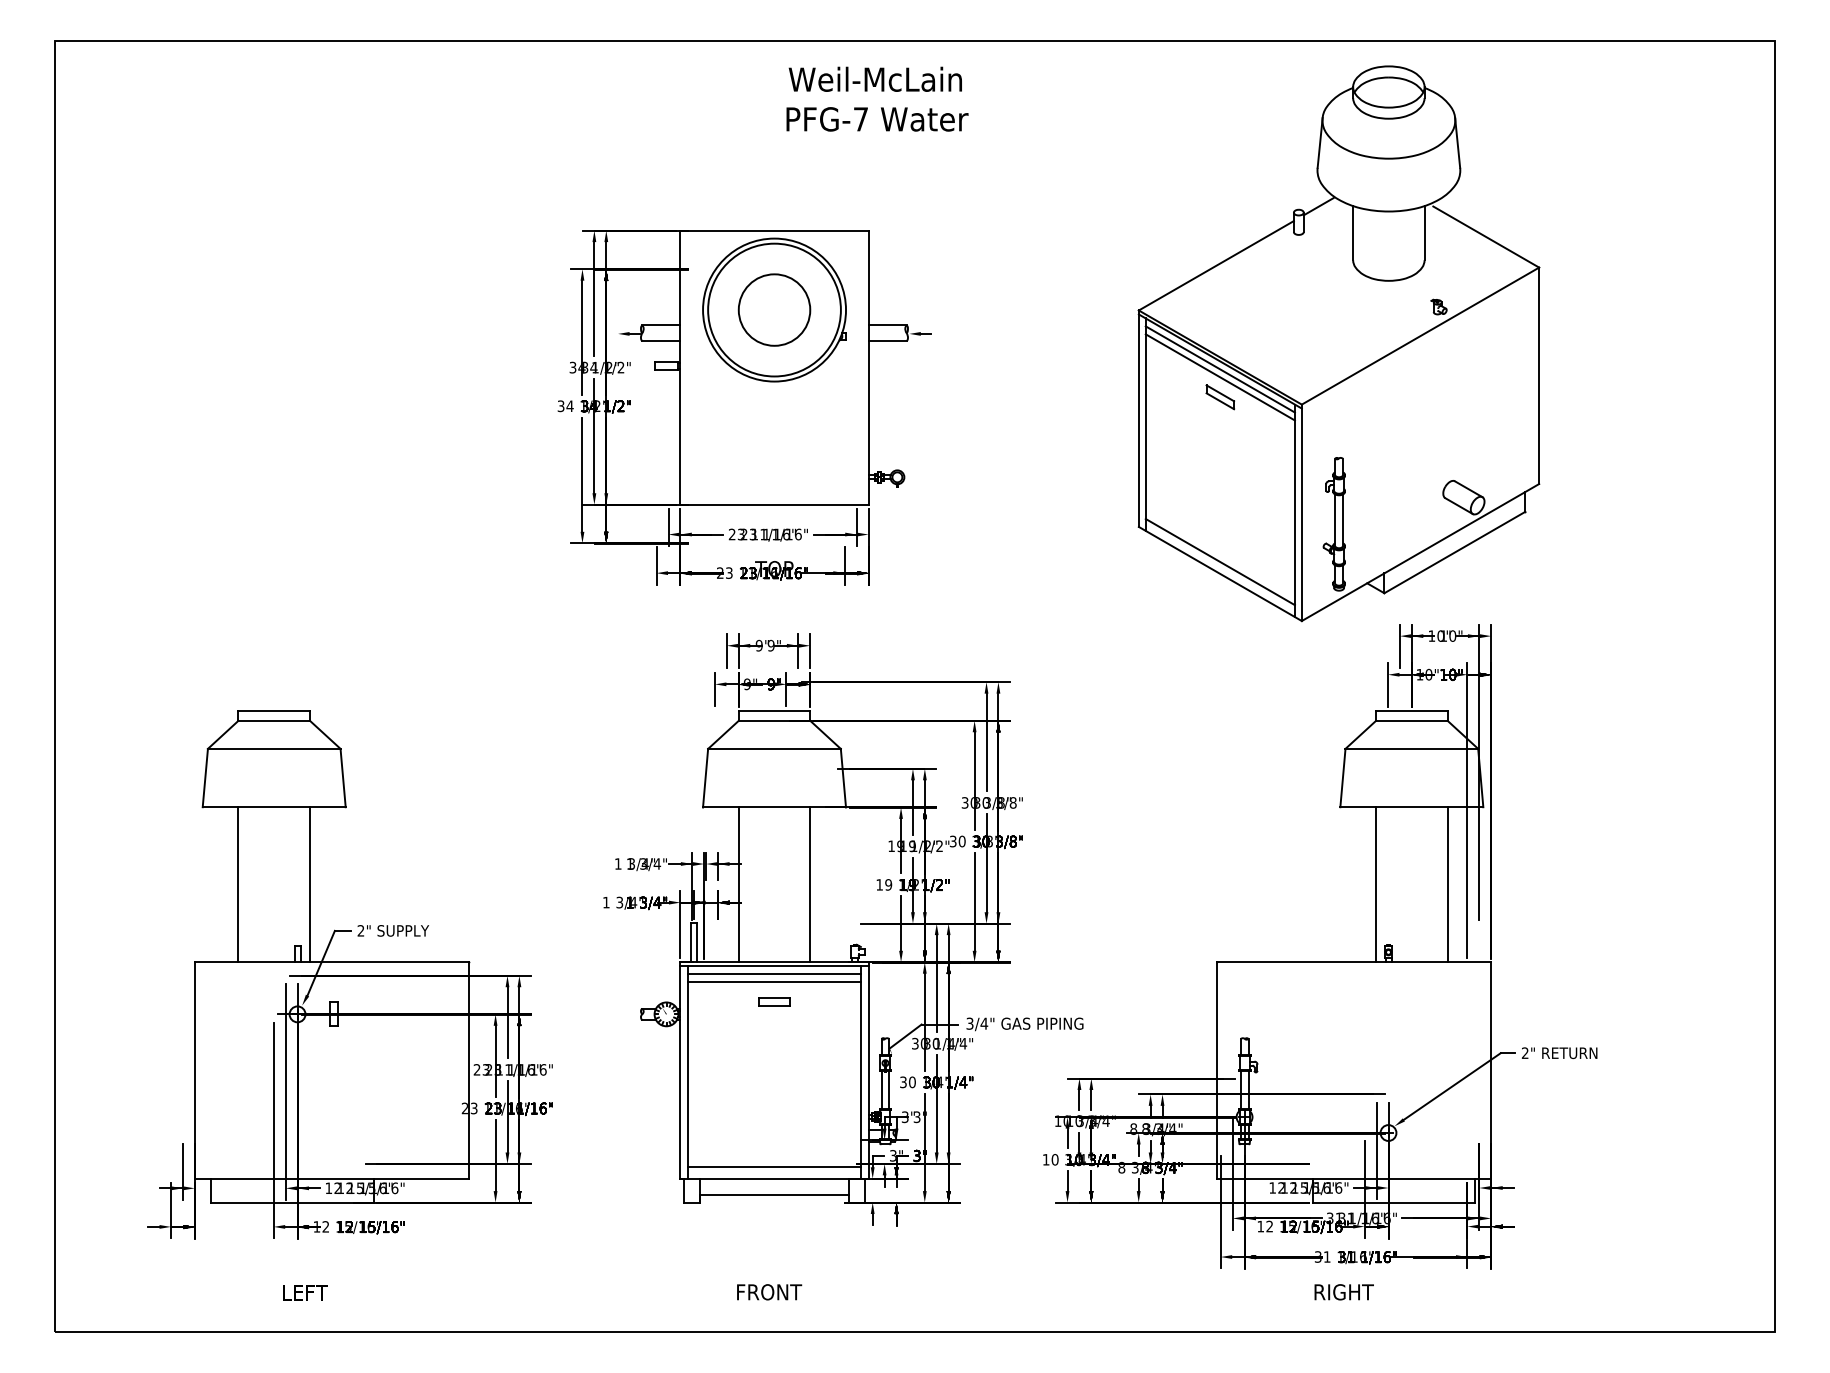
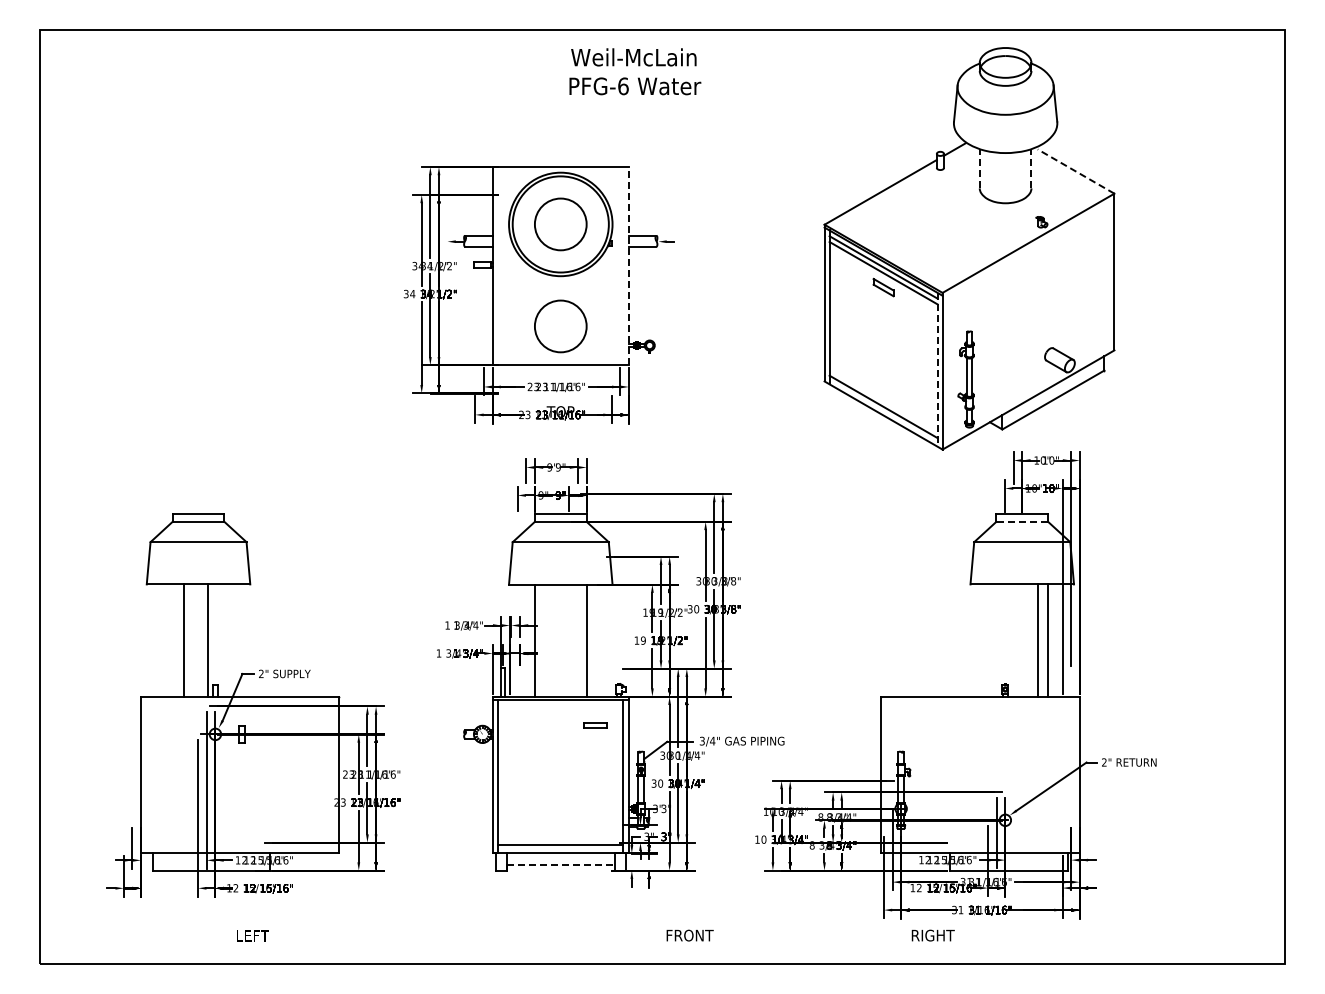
text: (861, 119) -> (623, 86), PFG-7 -> PFG-6
line: (1352, 232) -> (979, 168), solid -> dashed
line: (1424, 232) -> (1031, 168), solid -> dashed
line: (1485, 236) -> (1075, 171), solid -> dashed
line: (868, 366) -> (628, 265), solid -> dashed
circle: (774, 451) -> (560, 326), added
line: (1294, 510) -> (937, 369), solid -> dashed
line: (1412, 720) -> (1022, 521), solid -> dashed
line: (238, 884) -> (207, 640), moved
line: (310, 884) -> (184, 640), moved
line: (1376, 884) -> (1038, 640), moved
line: (774, 974) -> (560, 705), removed
line: (774, 982) -> (560, 711), removed
part: (774, 1002) -> (595, 725), moved
line: (774, 1194) -> (560, 864), solid -> dashed
text: (304, 1292) -> (252, 935), moved
text: (768, 1292) -> (689, 935), moved
text: (1343, 1292) -> (932, 935), moved

